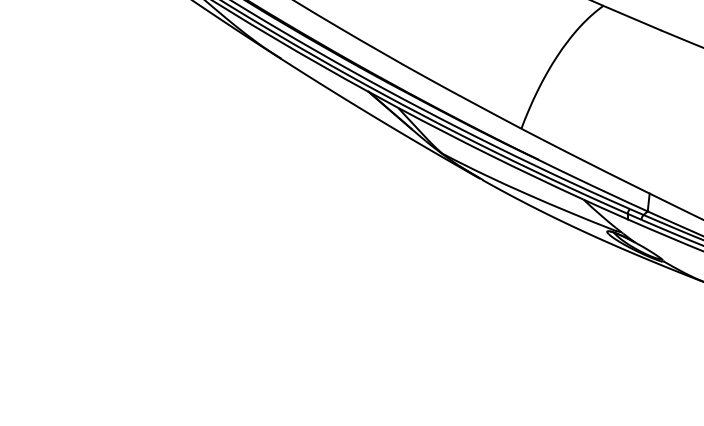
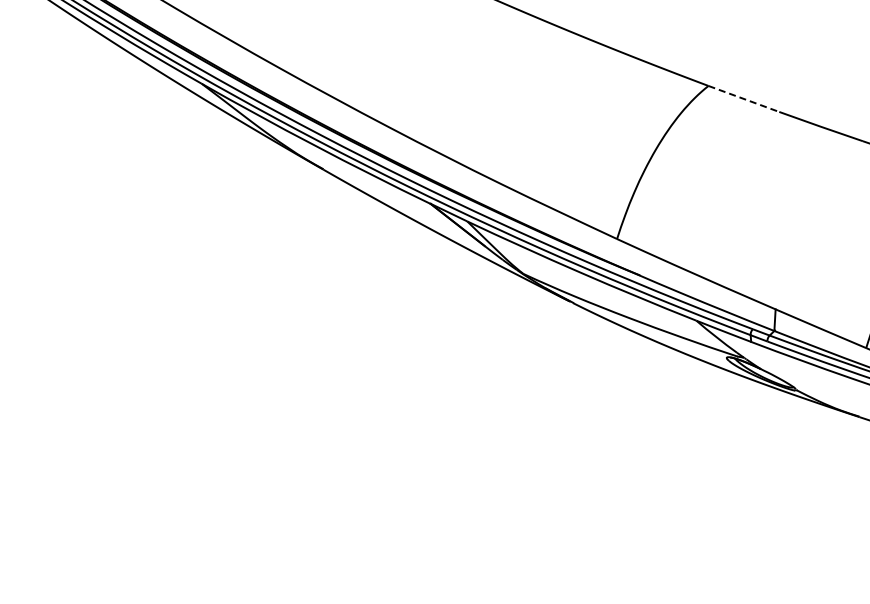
line: (631, 17) -> (743, 98), solid -> dashed

